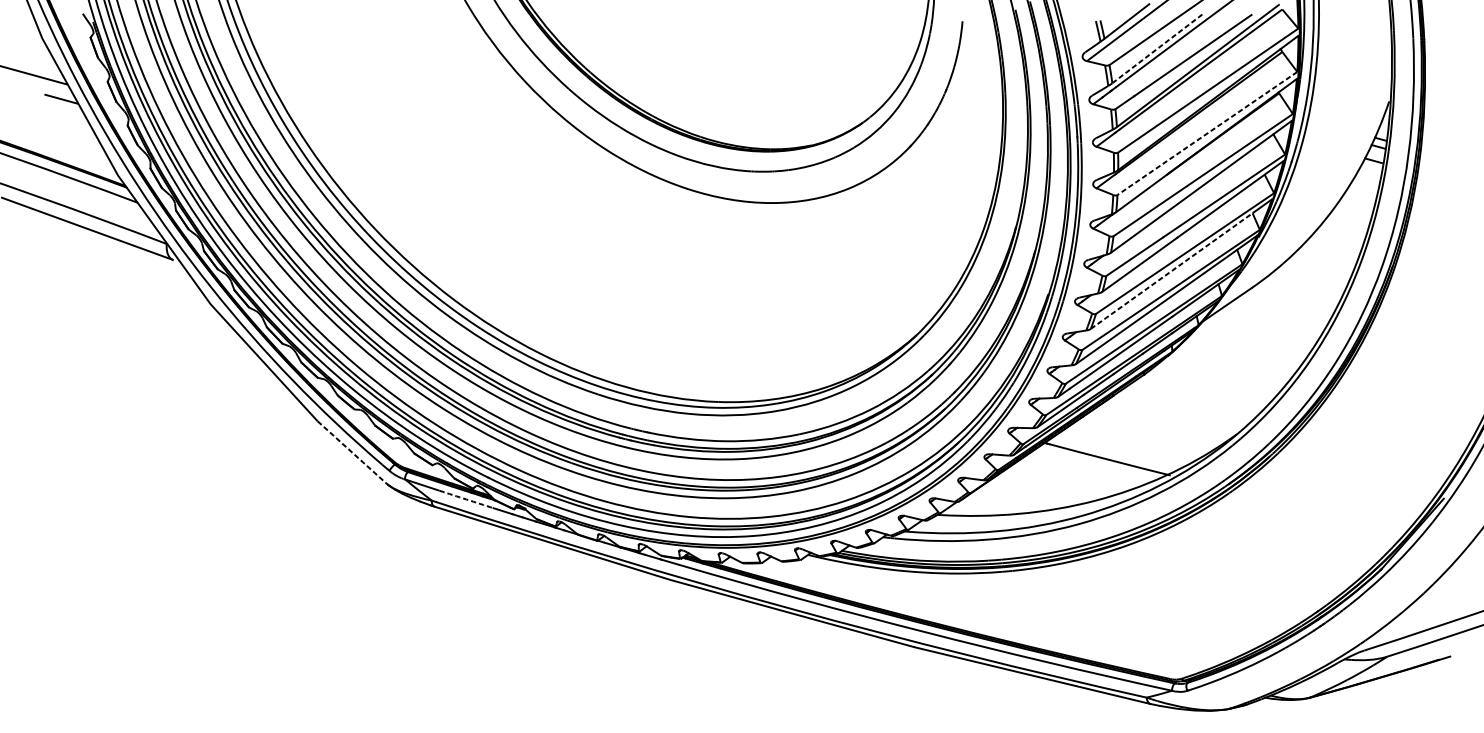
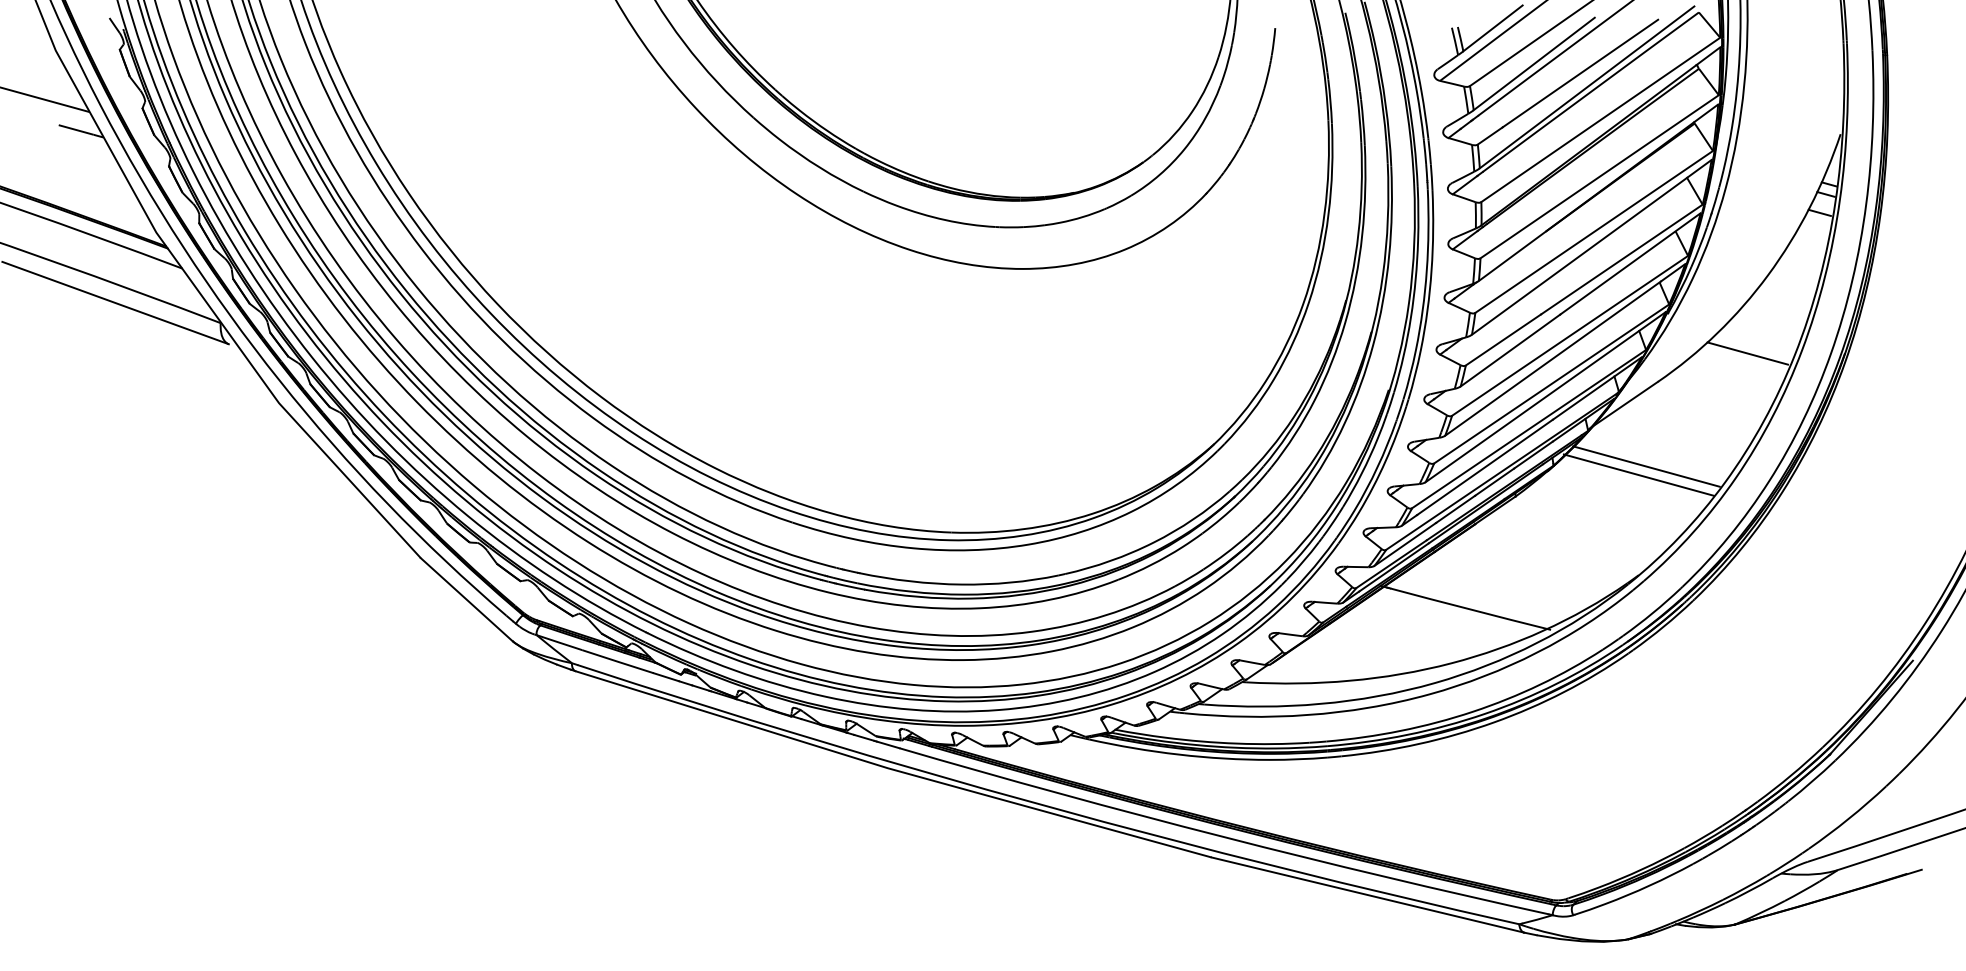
line: (1158, 48) -> (1534, 63), dashed -> solid
line: (1207, 134) -> (1599, 177), dashed -> solid
line: (1318, 266) -> (1747, 353), added
line: (1172, 270) -> (1553, 358), dashed -> solid
line: (1242, 352) -> (1646, 466), added
line: (1236, 358) -> (1638, 474), added
line: (352, 452) -> (466, 599), dashed -> solid
arc: (466, 499) -> (617, 661), dashed -> solid

